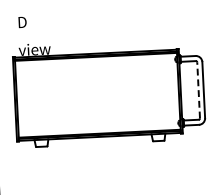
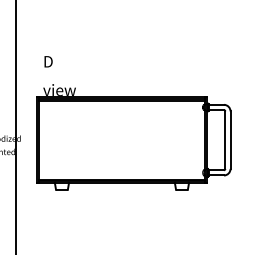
line: (198, 90) -> (225, 140), dashed -> solid

